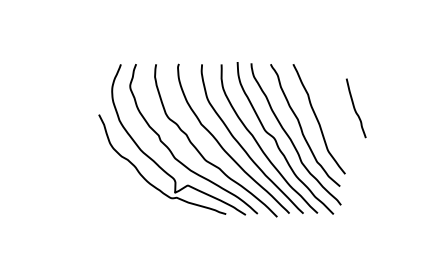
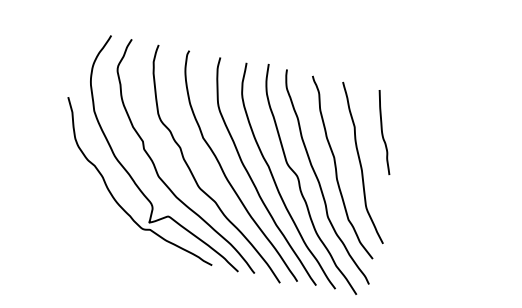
curve: (355, 108) -> (383, 132), moved

